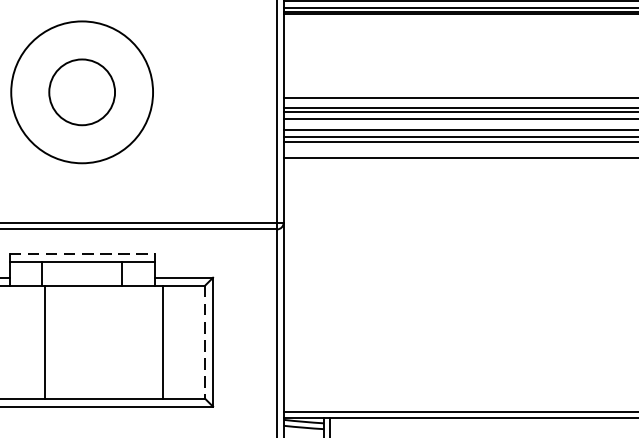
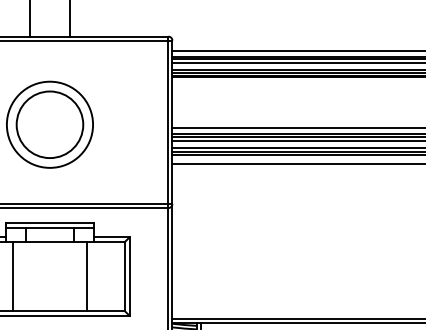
circle: (81, 91) -> (49, 124), size x1.67
line: (83, 253) -> (50, 222), dashed -> solid
line: (45, 342) -> (12, 276), moved
line: (163, 342) -> (87, 276), moved
line: (204, 343) -> (124, 277), dashed -> solid

